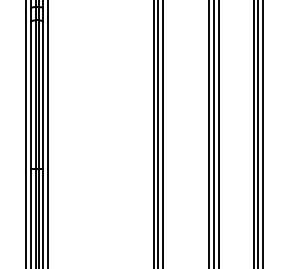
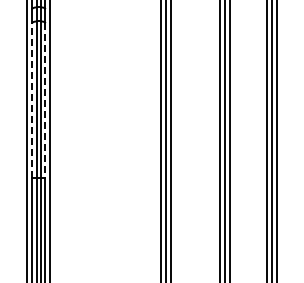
line: (30, 95) -> (32, 100), solid -> dashed
line: (43, 96) -> (45, 101), solid -> dashed

